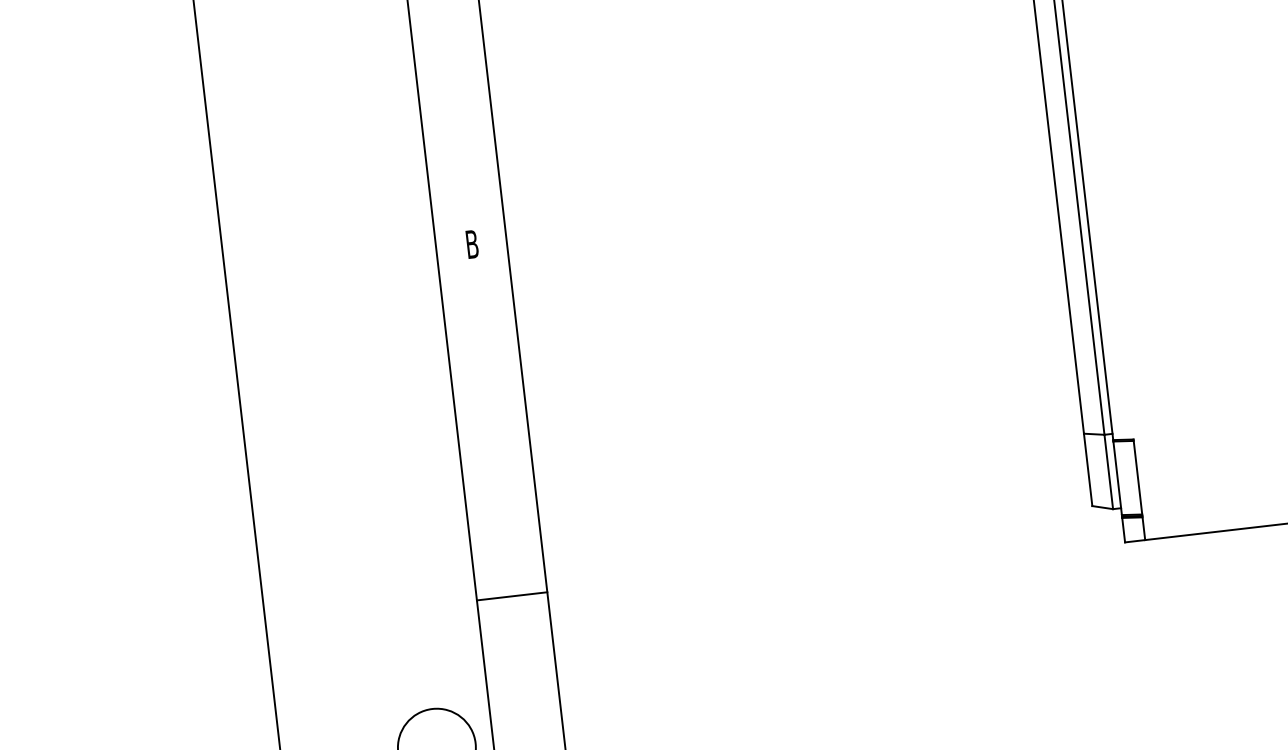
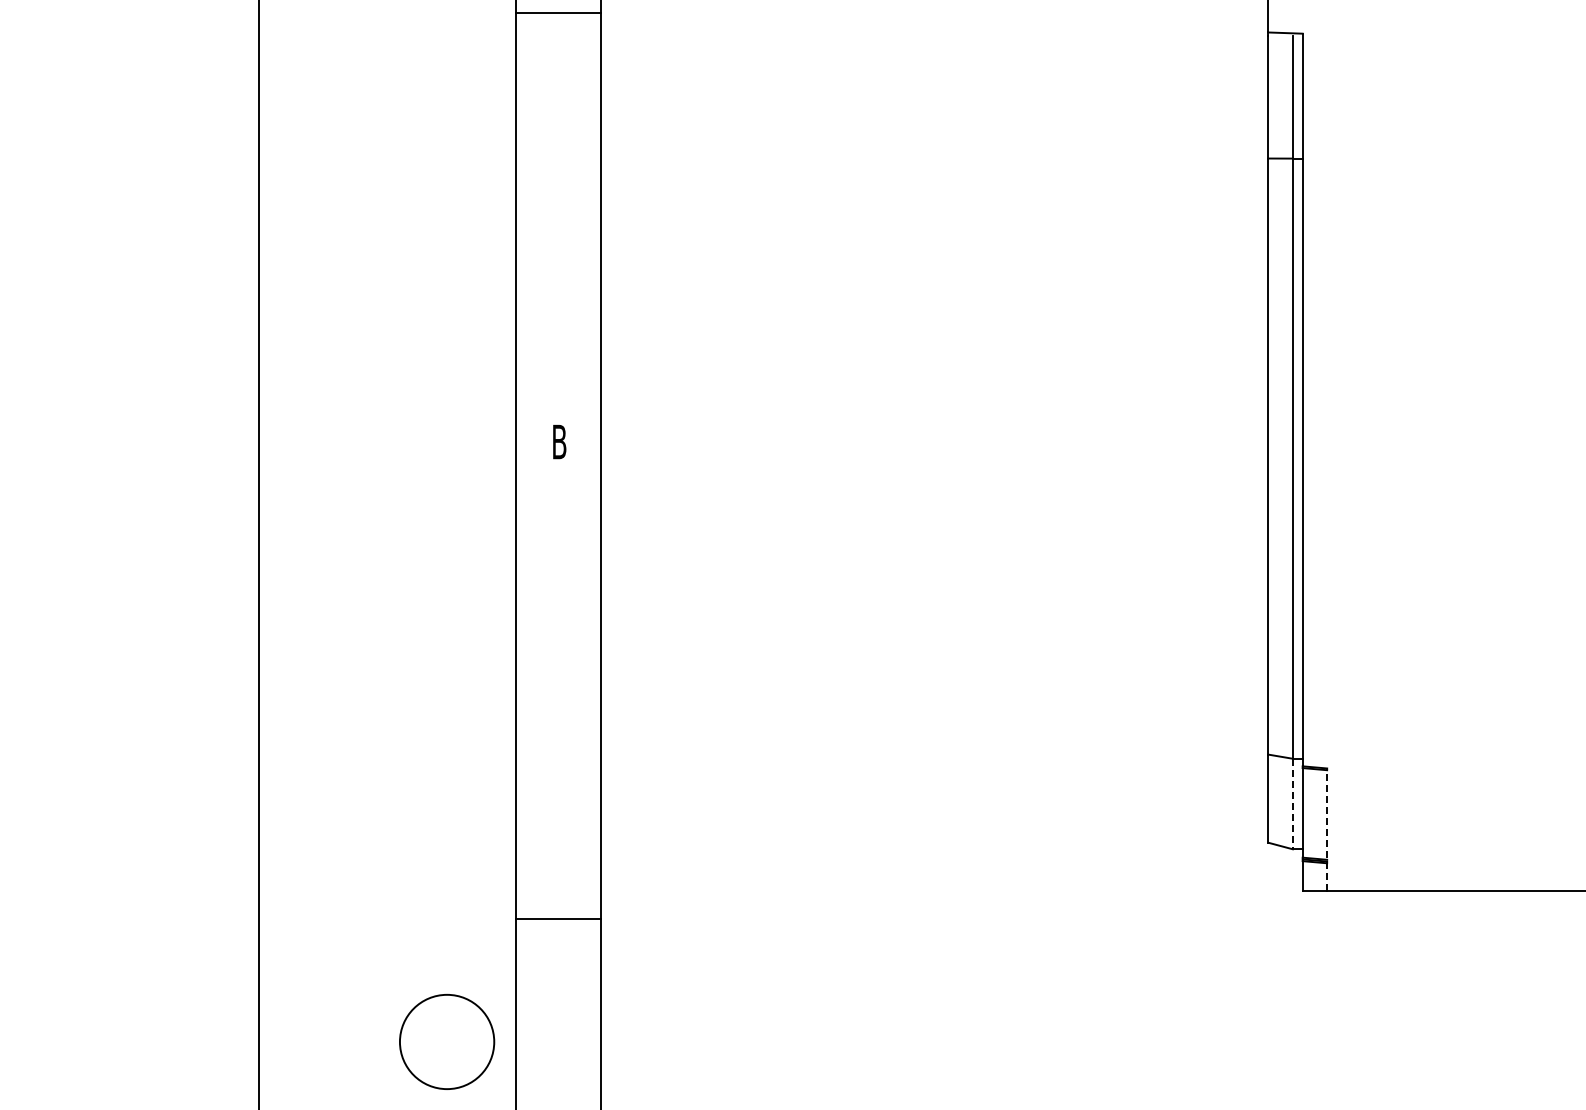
line: (1108, 472) -> (1292, 804), solid -> dashed
line: (1139, 489) -> (1327, 829), solid -> dashed
line: (512, 596) -> (558, 918), moved

